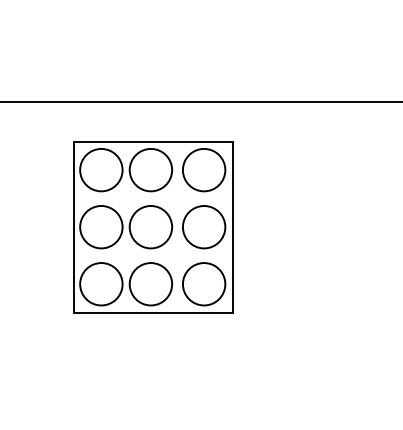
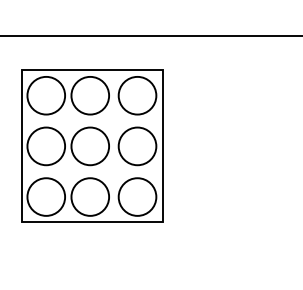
part: (153, 227) -> (92, 146), moved

